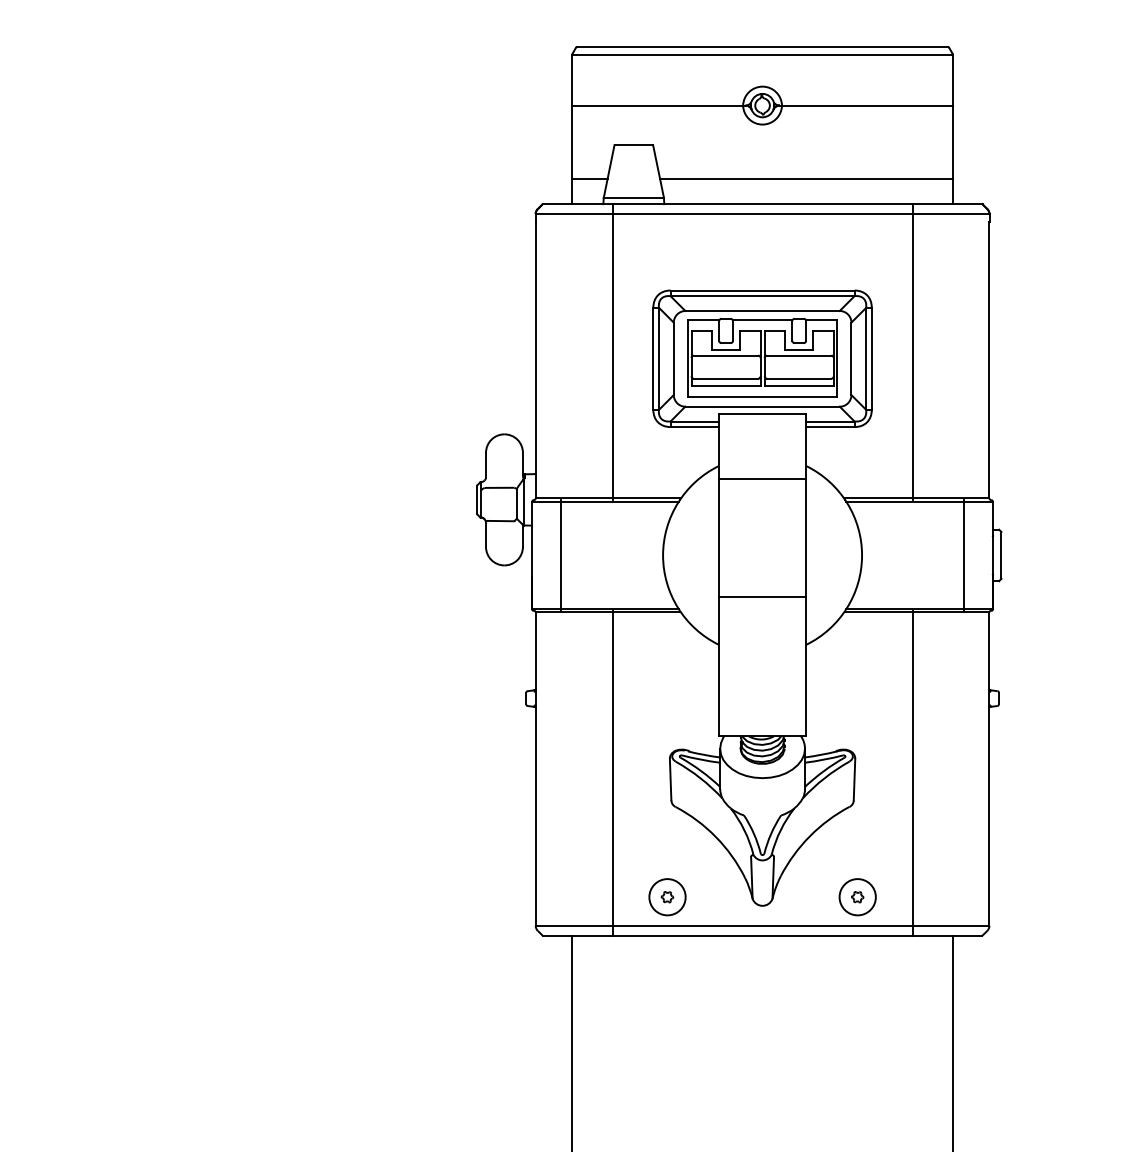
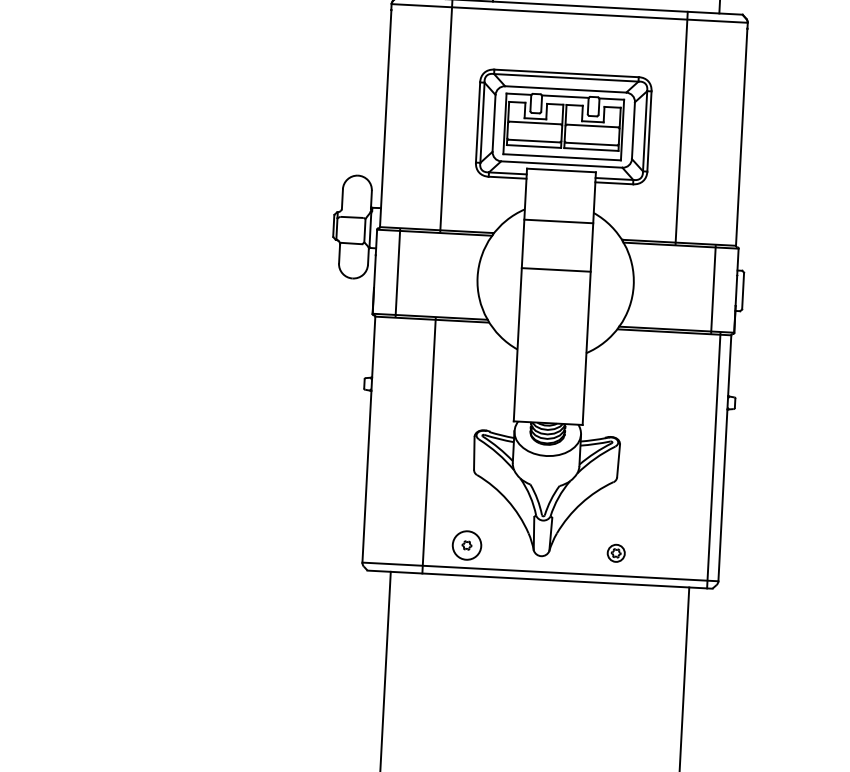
line: (762, 597) -> (556, 270), moved
line: (912, 772) -> (713, 460), moved
circle: (857, 897) -> (616, 553), size x0.6

